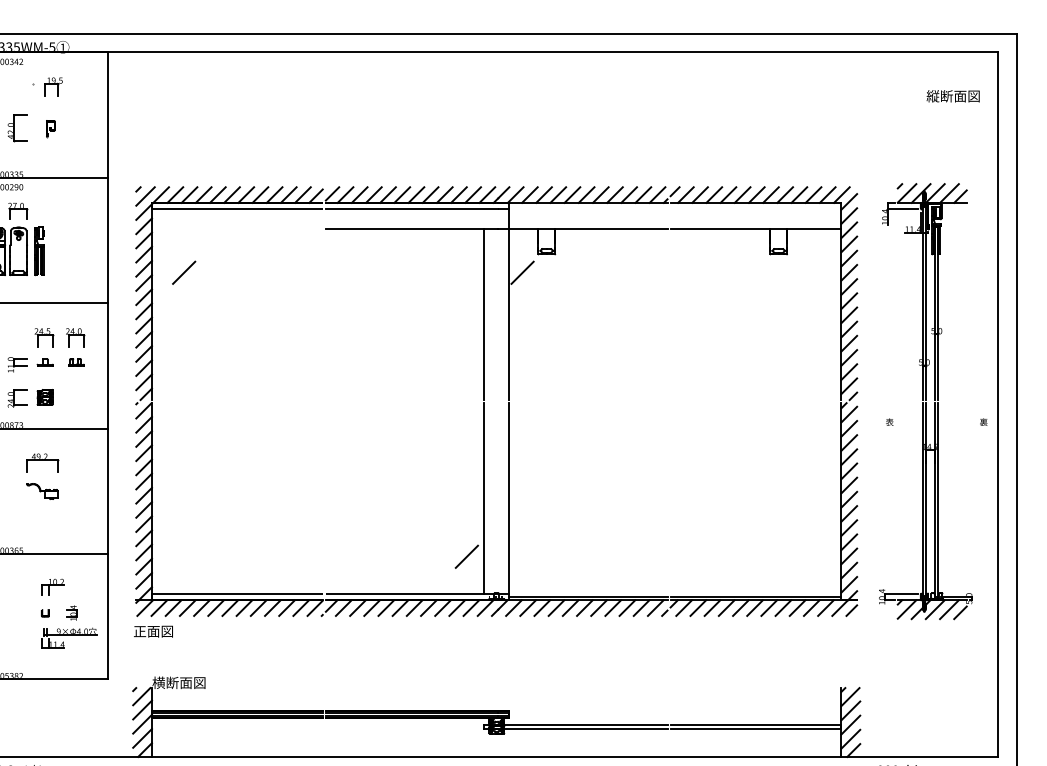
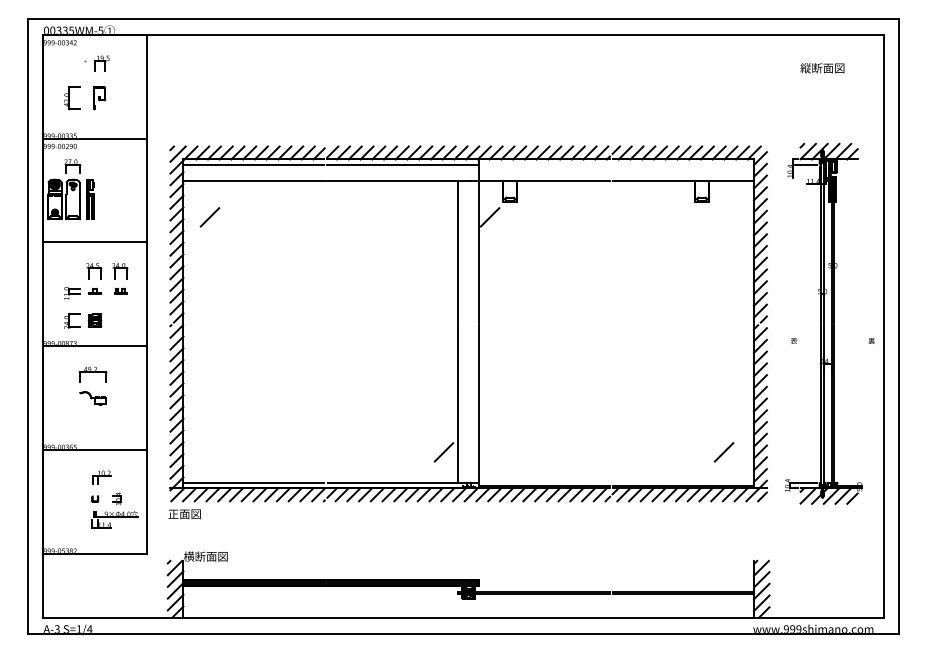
text: (953, 96) -> (822, 68), moved
part: (50, 129) -> (99, 98), size x1.67
line: (236, 229) -> (253, 181), added
line: (804, 557) -> (723, 452), added

